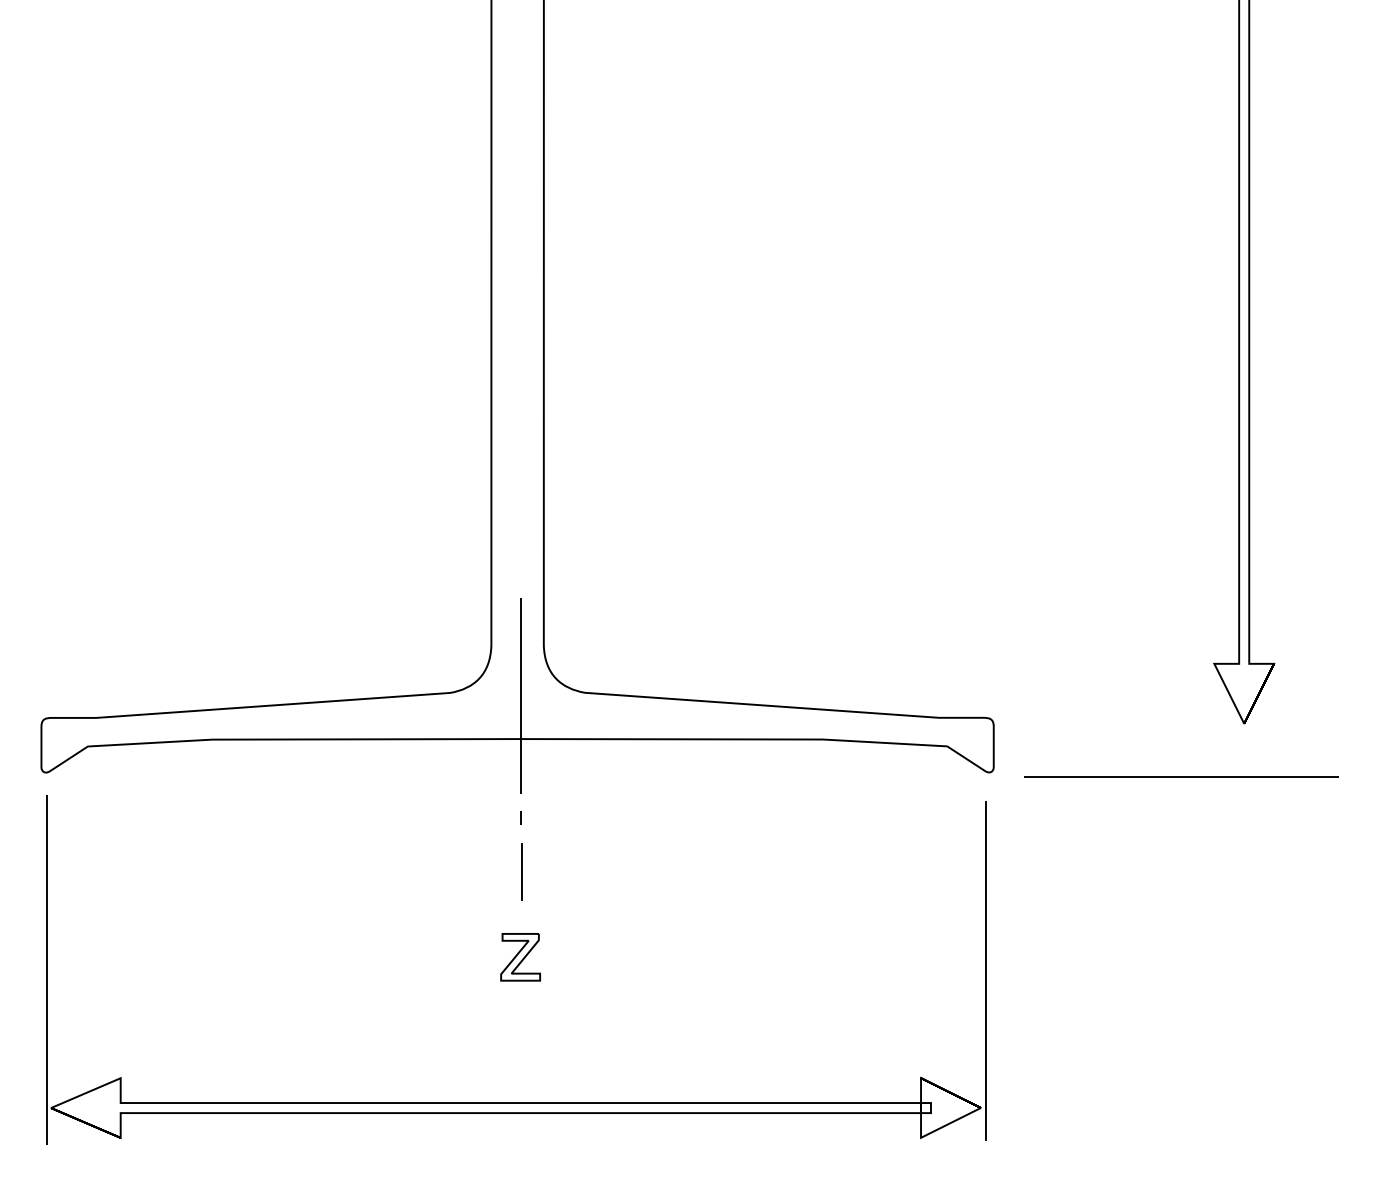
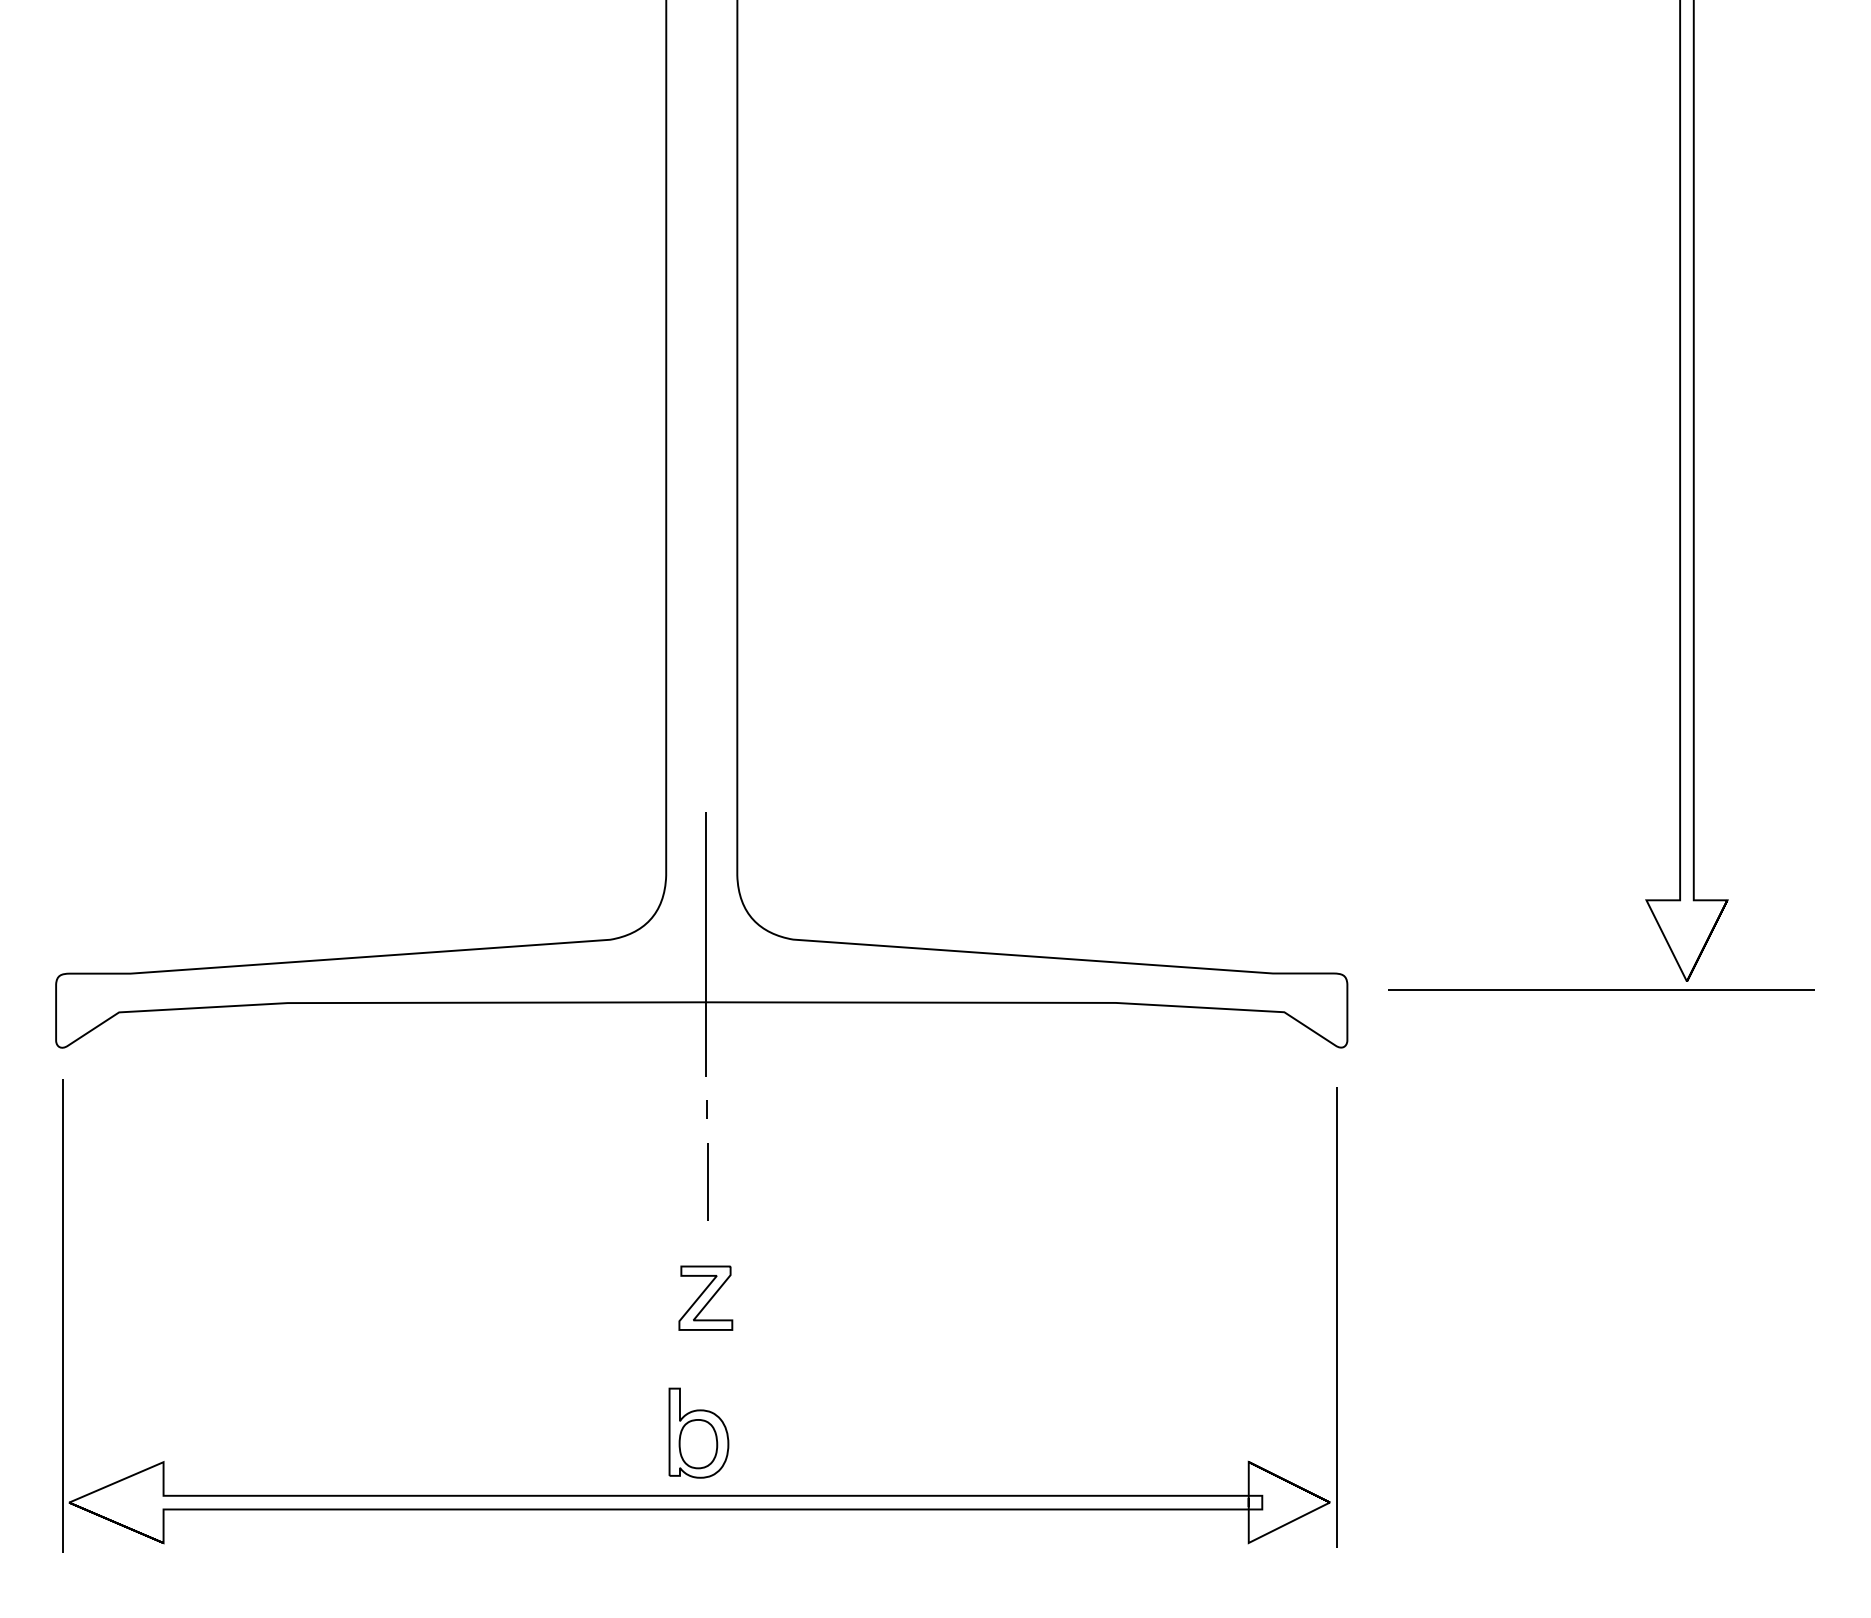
line: (1181, 776) -> (1601, 989), moved
part: (515, 1056) -> (698, 1432), added

